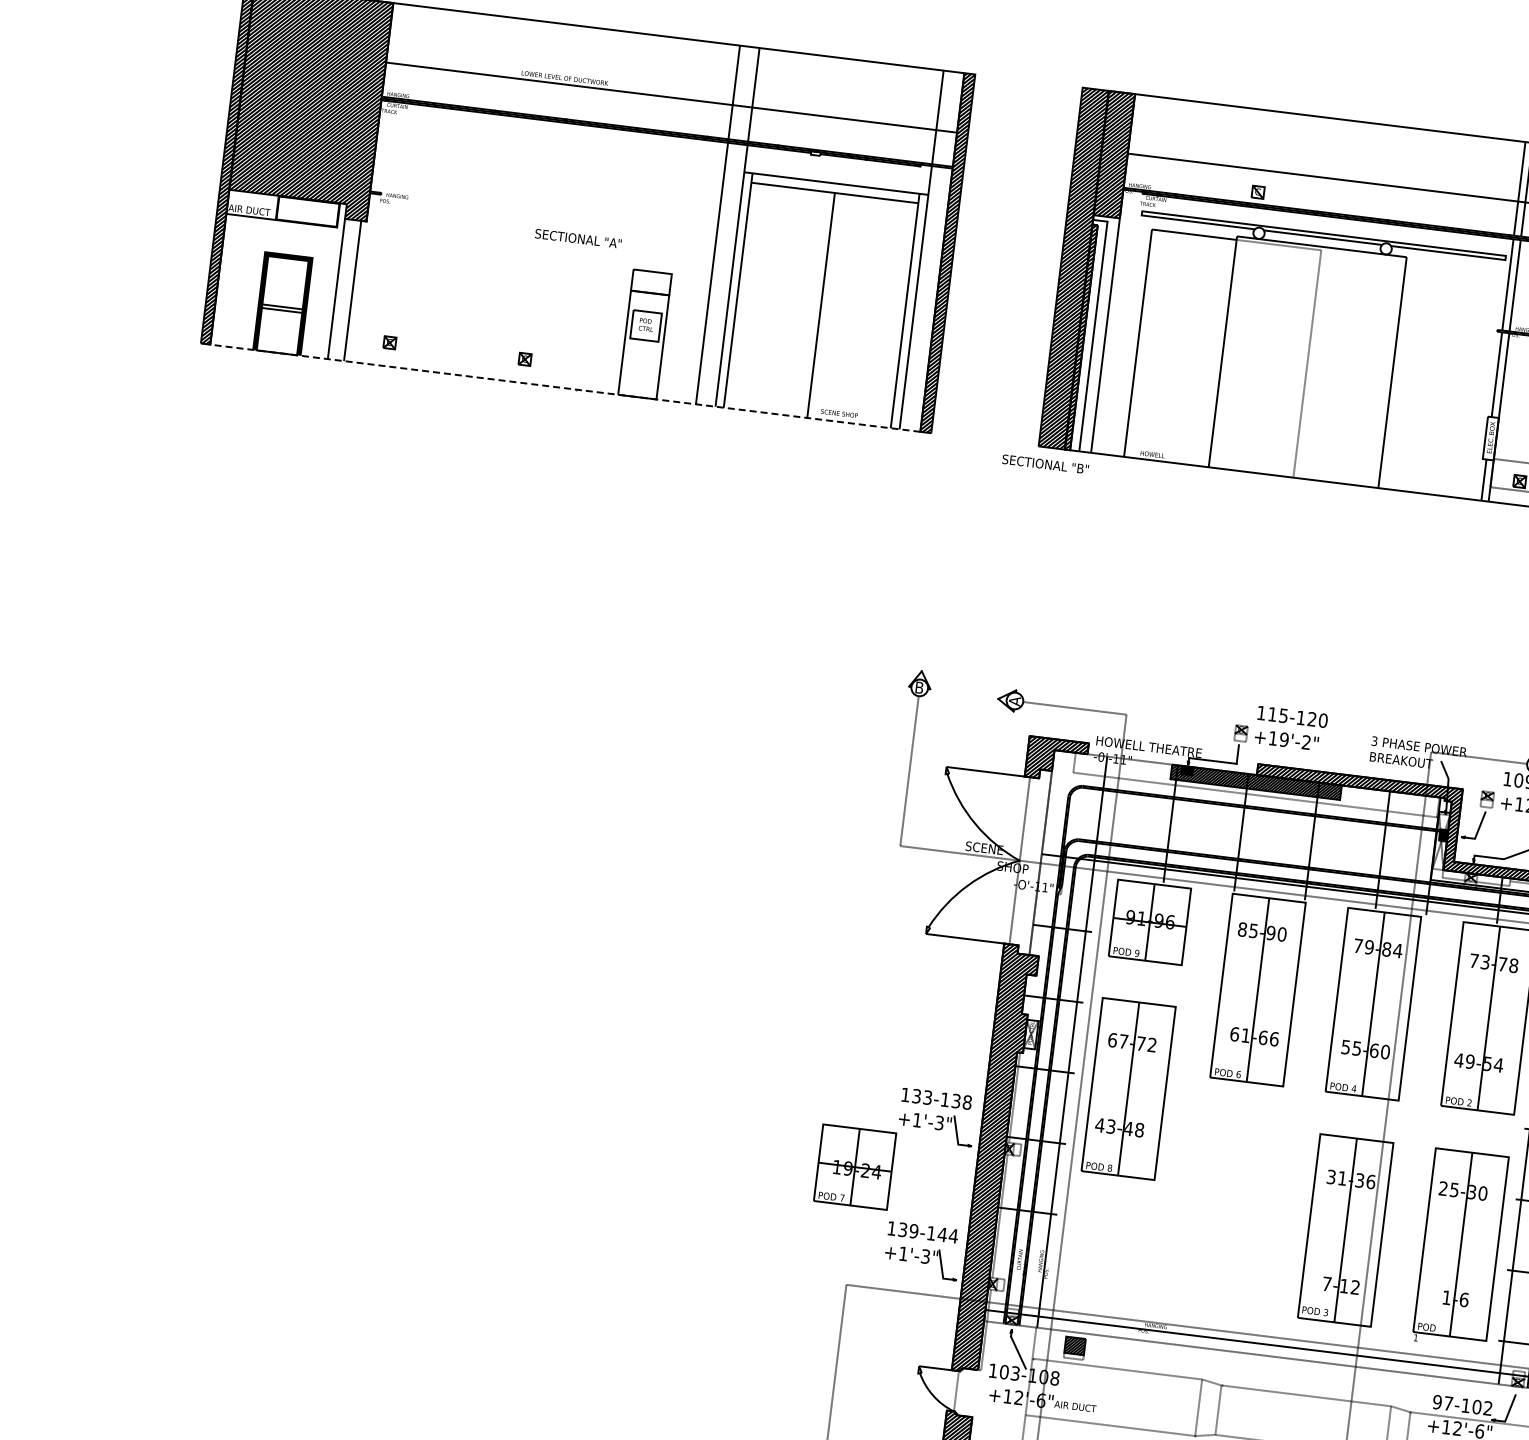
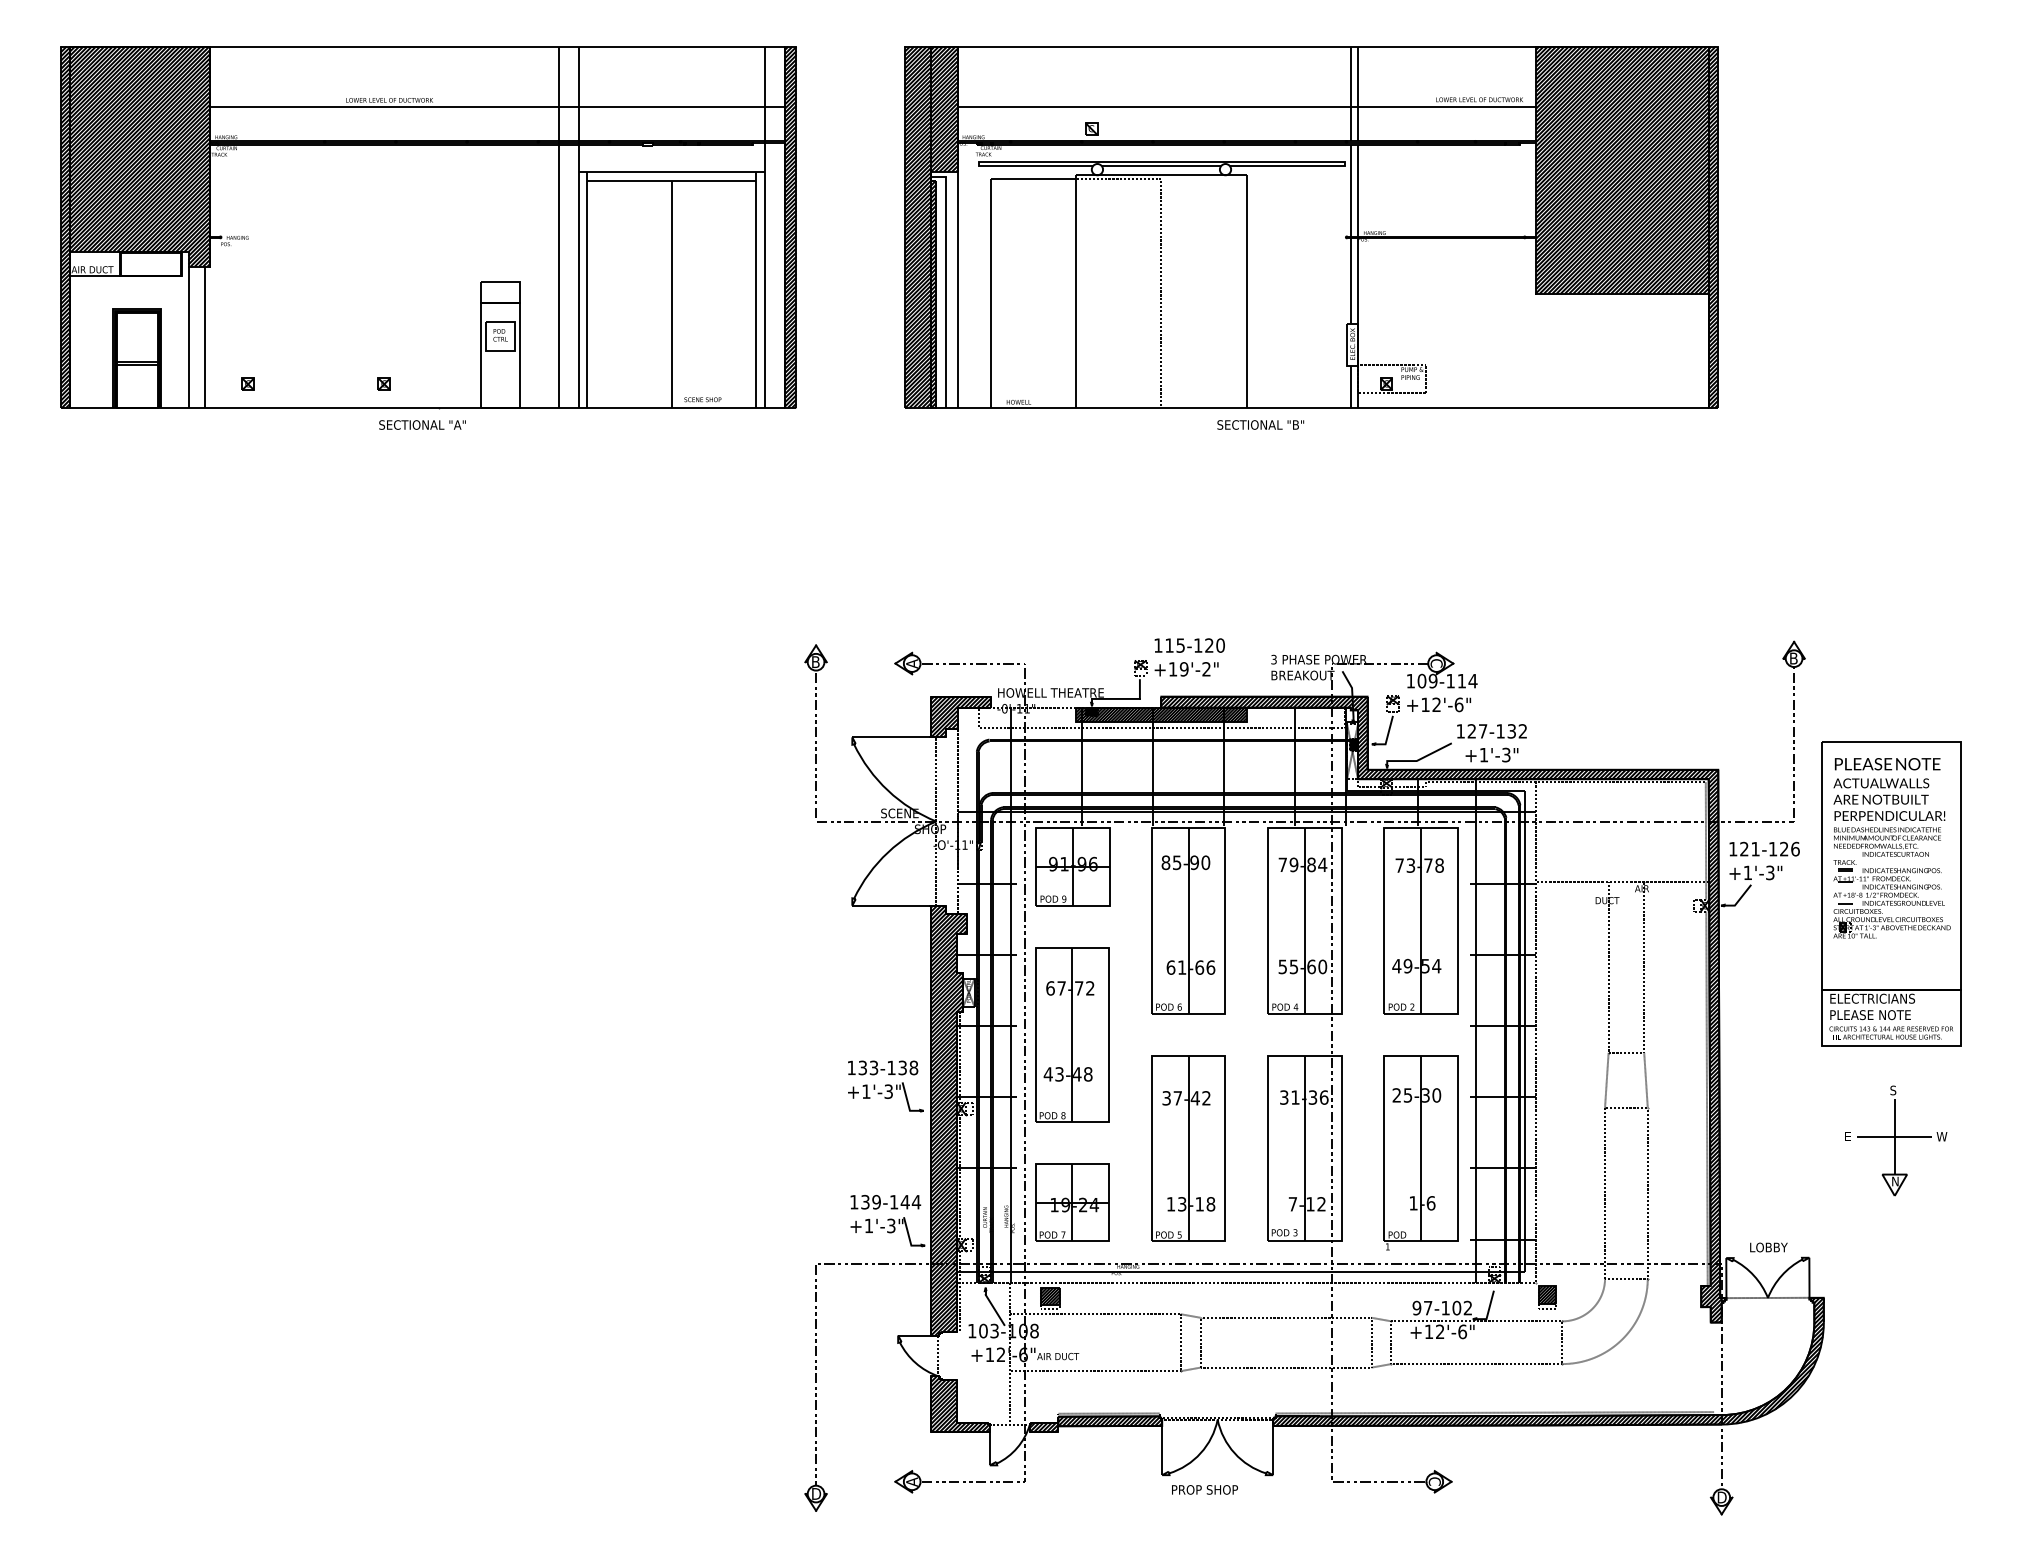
text: (578, 238) -> (422, 424), moved
line: (564, 388) -> (427, 408), dashed -> solid
text: (1045, 463) -> (1260, 424), moved
part: (855, 1166) -> (1072, 1202), moved
part: (1230, 1215) -> (1188, 1148), added

